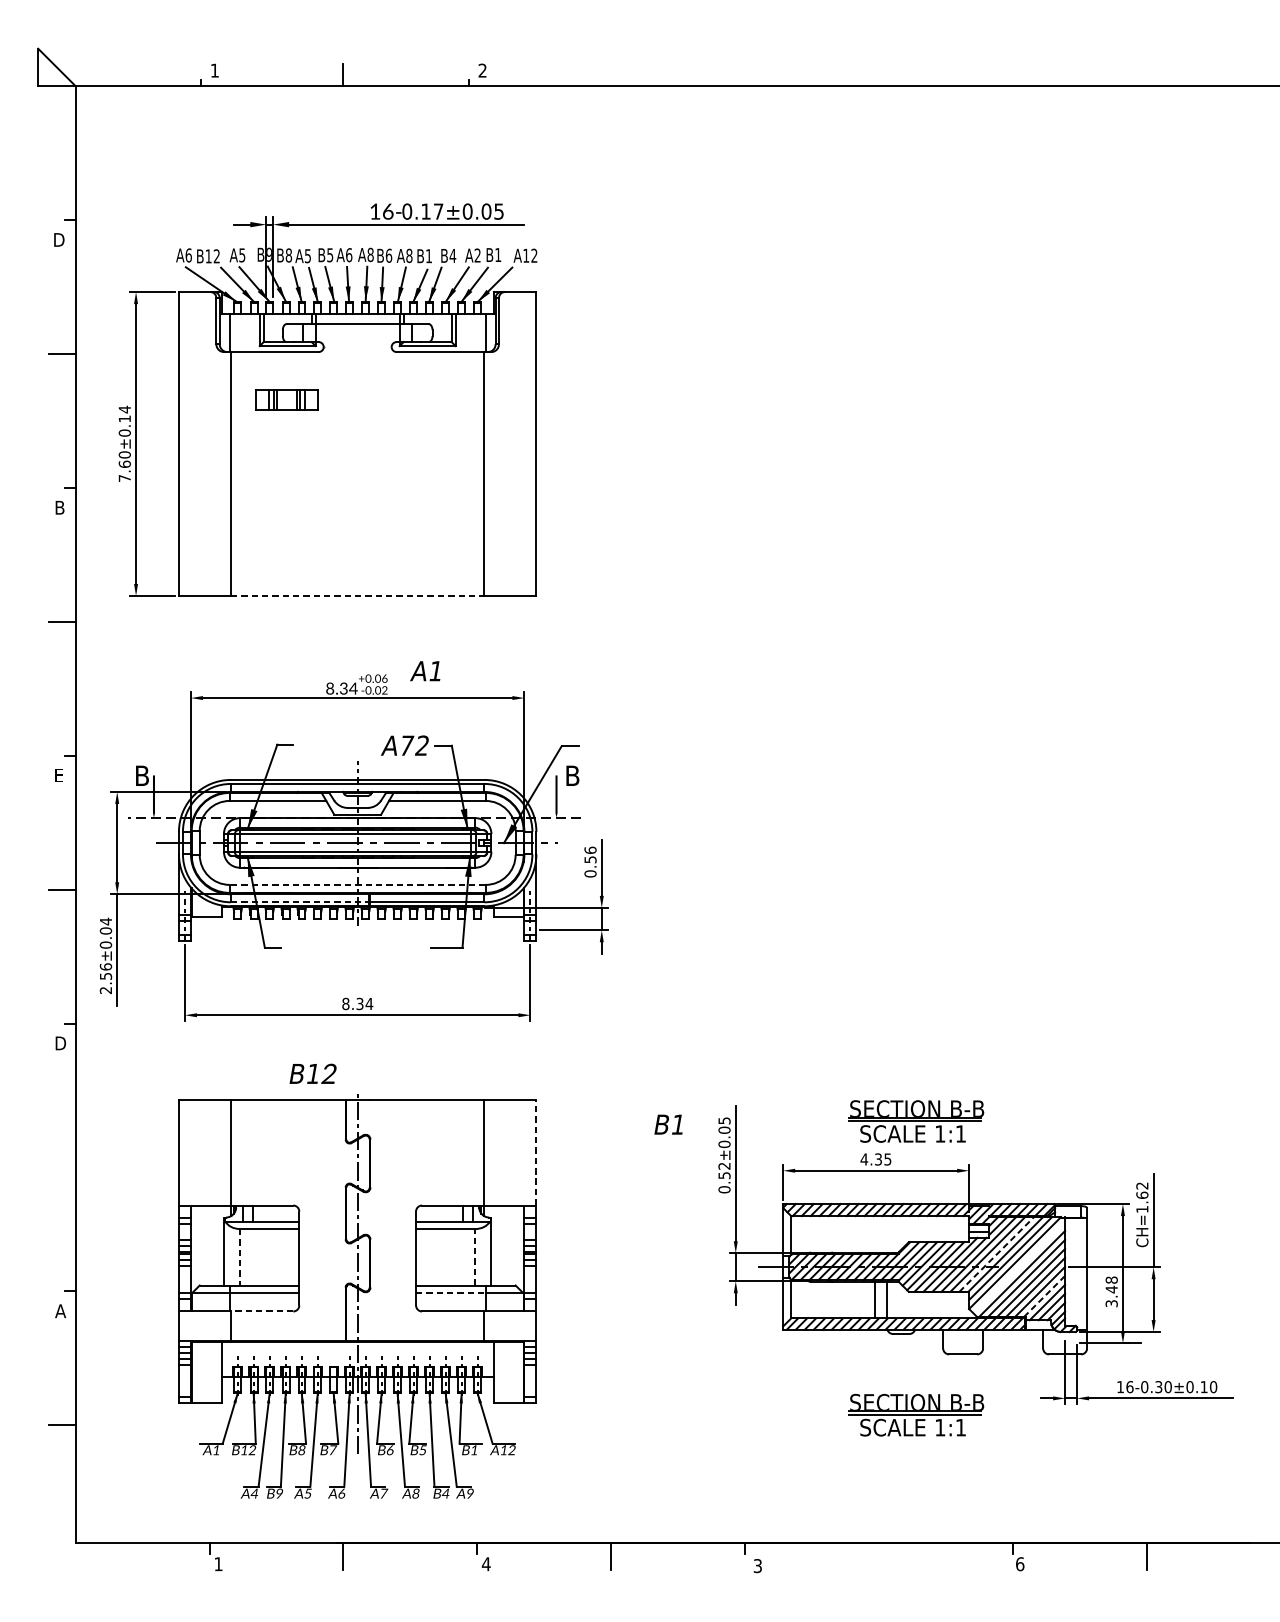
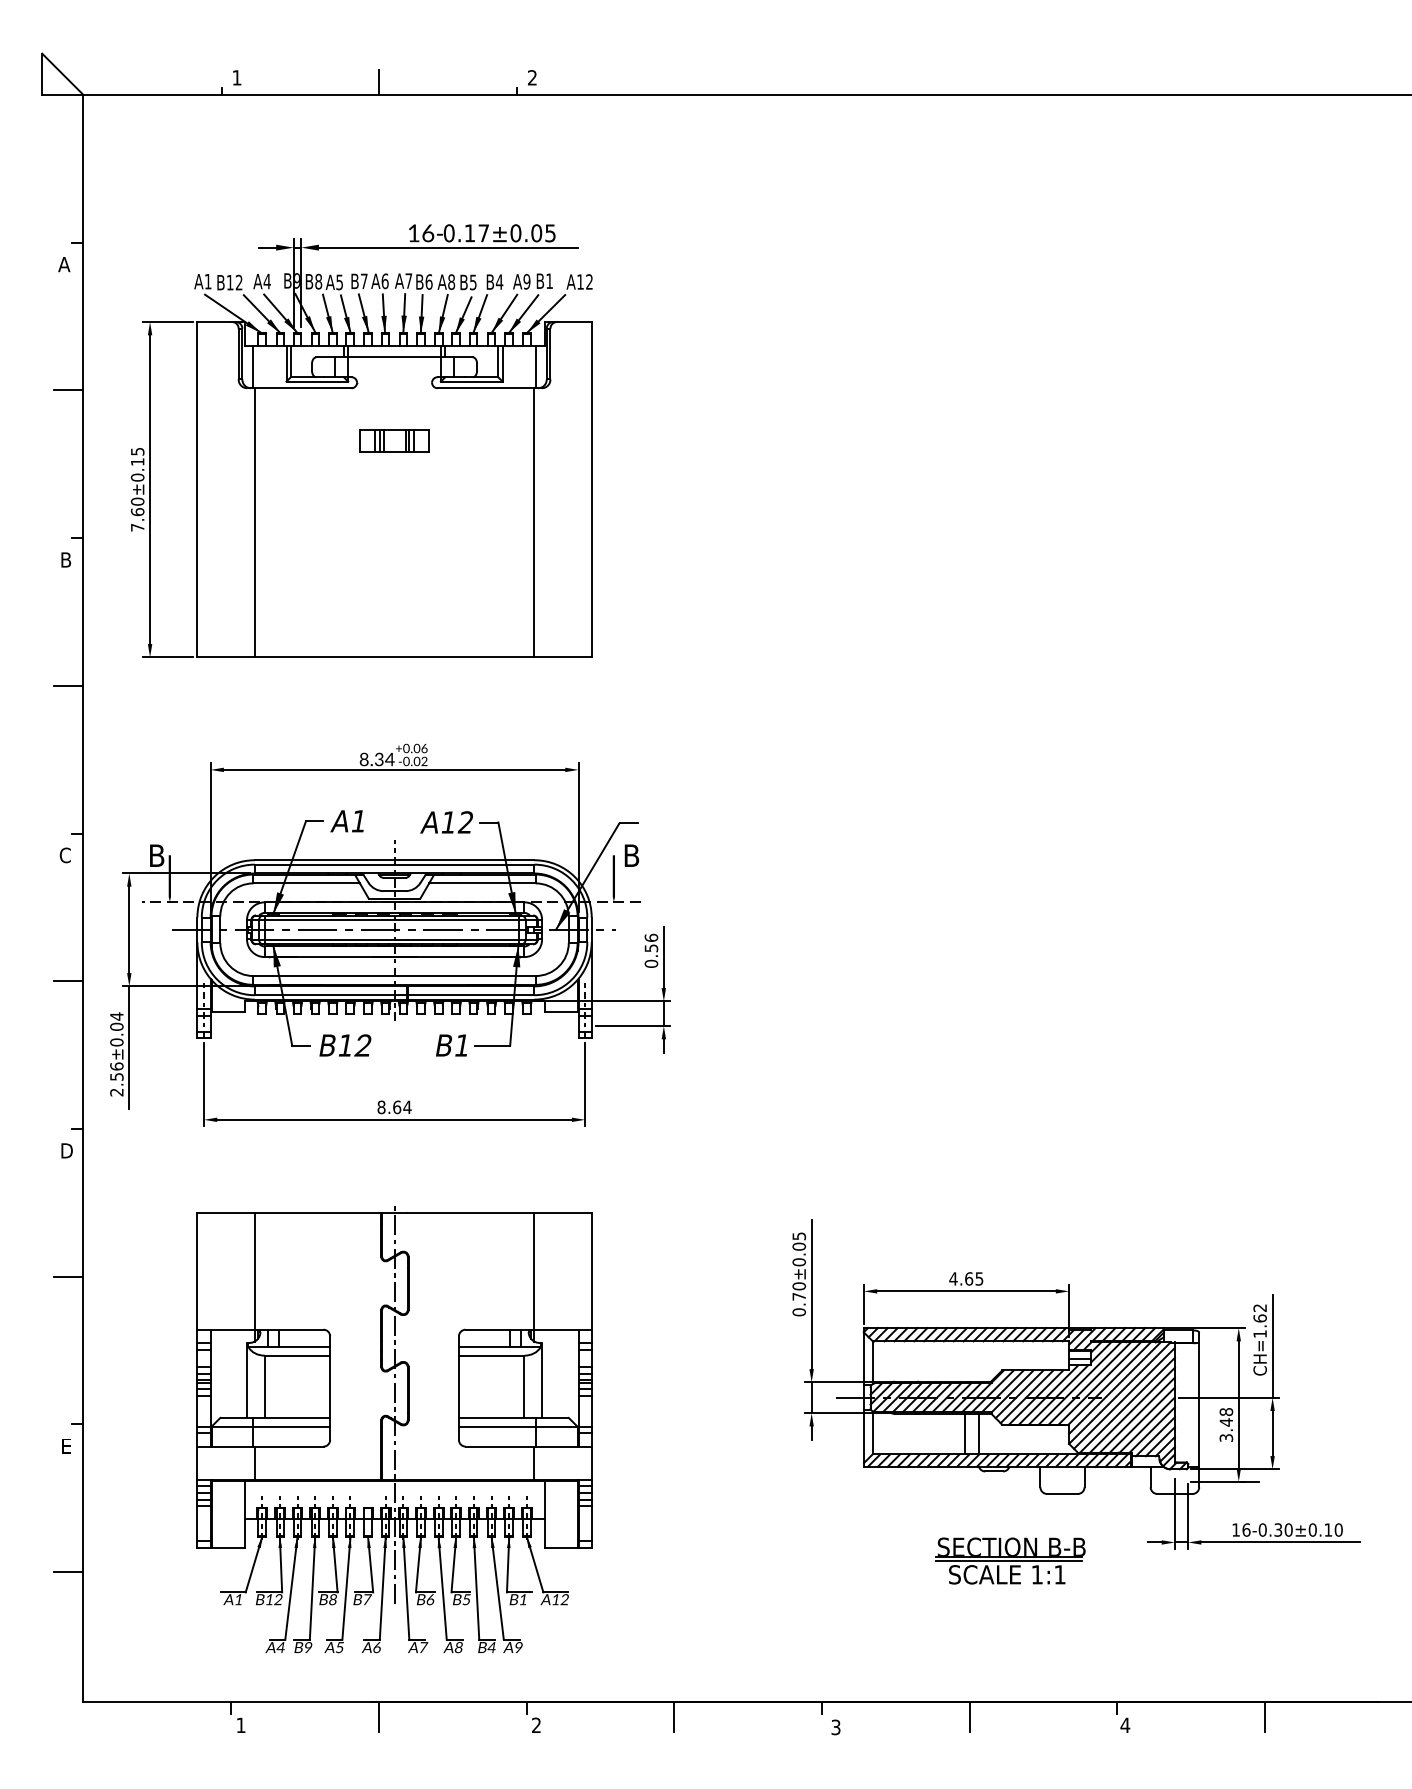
text: (58, 239) -> (64, 264), D -> A
text: (370, 254) -> (408, 280), A8 -> A7
text: (188, 255) -> (207, 281), A6 -> A1
text: (241, 255) -> (266, 281), A5 -> A4
text: (329, 255) -> (363, 281), B5 -> B7
text: (477, 255) -> (526, 281), A2 -> A9
text: (429, 256) -> (473, 282), B1 -> B5
part: (286, 399) -> (394, 440), moved
text: (124, 409) -> (137, 451), 7.60±0.14 -> 7.60±0.15
line: (357, 596) -> (394, 657), dashed -> solid
text: (424, 671) -> (346, 821), moved
text: (406, 745) -> (448, 822), A72 -> A12
text: (58, 775) -> (64, 855), E -> C
line: (357, 885) -> (394, 976), dashed -> solid
line: (300, 902) -> (331, 995), dashed -> solid
text: (360, 1004) -> (397, 1107), 8.34 -> 8.64
text: (313, 1073) -> (345, 1045), moved
part: (916, 1121) -> (1010, 1236), removed
text: (668, 1124) -> (451, 1045), moved
line: (536, 1151) -> (591, 1270), dashed -> solid
line: (62, 1157) -> (68, 1276), added
text: (878, 1159) -> (969, 1278), 4.35 -> 4.65
text: (724, 1170) -> (799, 1291), 0.52±0.05 -> 0.70±0.05
line: (996, 1254) -> (1099, 1383), dashed -> solid
line: (475, 1256) -> (524, 1386), dashed -> solid
line: (239, 1257) -> (264, 1387), dashed -> solid
line: (1019, 1266) -> (1124, 1397), added
line: (450, 1293) -> (497, 1426), dashed -> solid
line: (1044, 1295) -> (1152, 1429), dashed -> solid
text: (60, 1310) -> (66, 1445), A -> E
line: (261, 1311) -> (288, 1446), dashed -> solid
line: (878, 1556) -> (969, 1716), added
text: (486, 1563) -> (536, 1724), 4 -> 2
text: (1020, 1564) -> (1125, 1725), 6 -> 4

